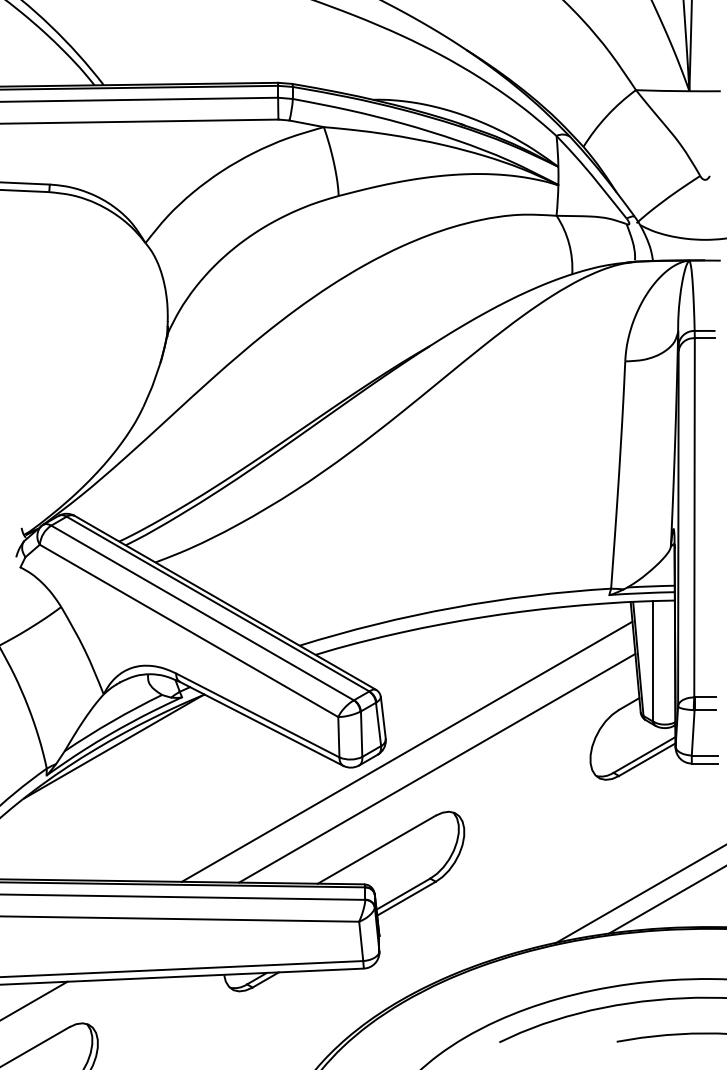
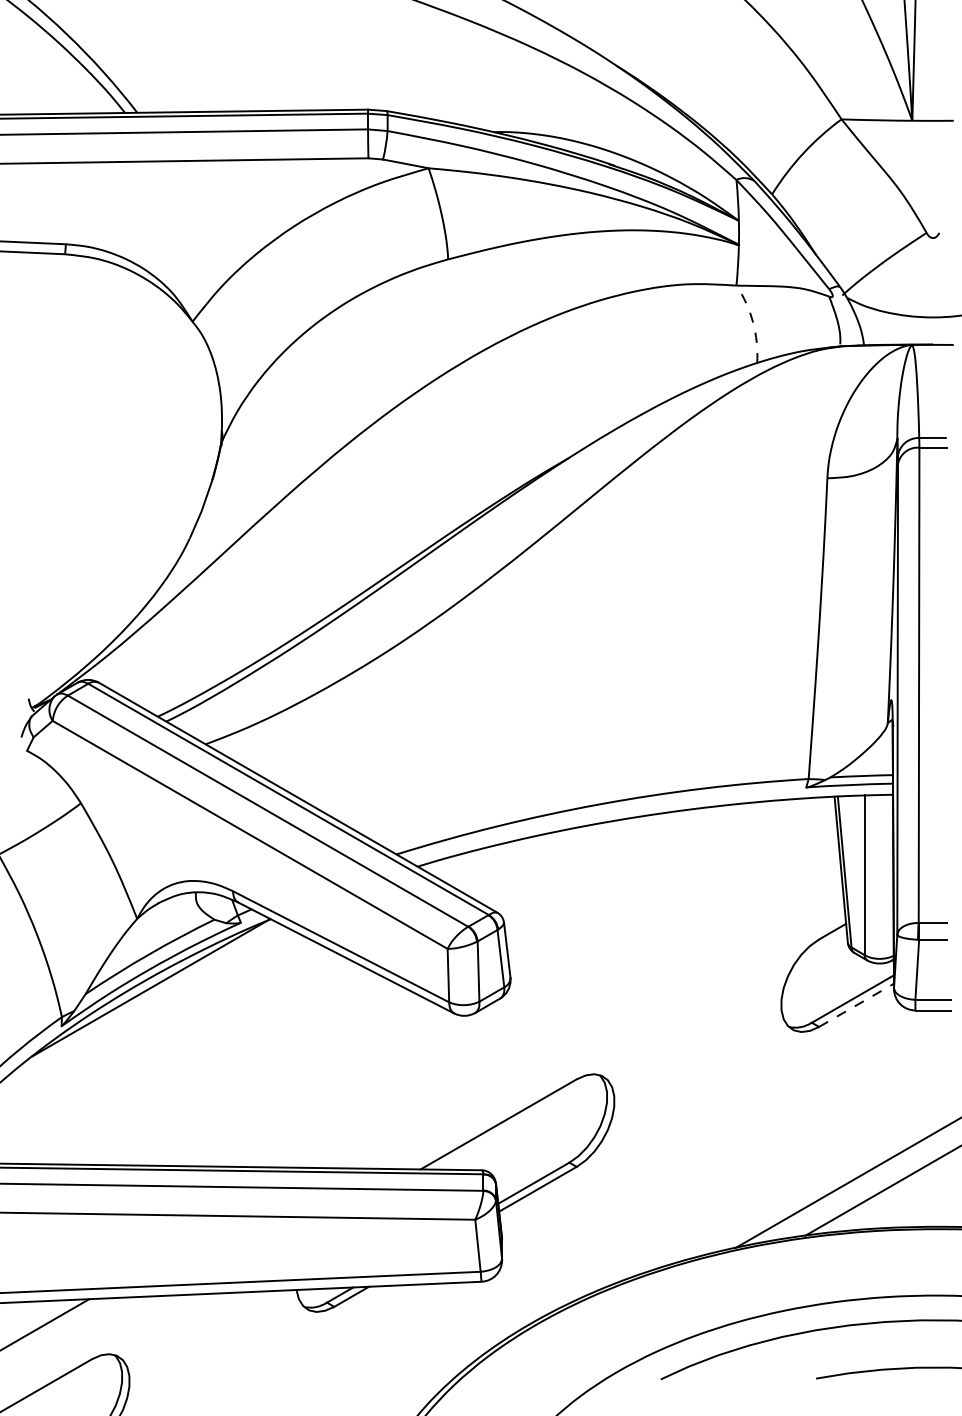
arc: (569, 243) -> (753, 322), solid -> dashed
line: (406, 751) -> (538, 994), removed
line: (648, 759) -> (857, 1005), solid -> dashed
line: (437, 768) -> (578, 1016), removed

